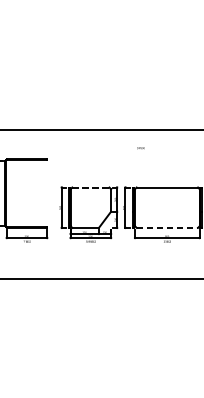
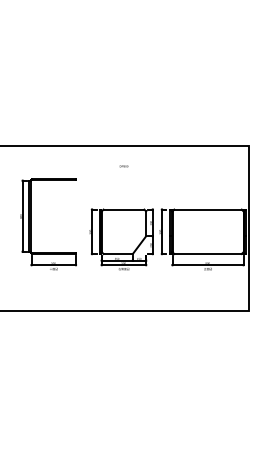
text: (140, 148) -> (123, 166), moved
line: (91, 187) -> (124, 209), dashed -> solid
line: (167, 228) -> (208, 254), dashed -> solid

